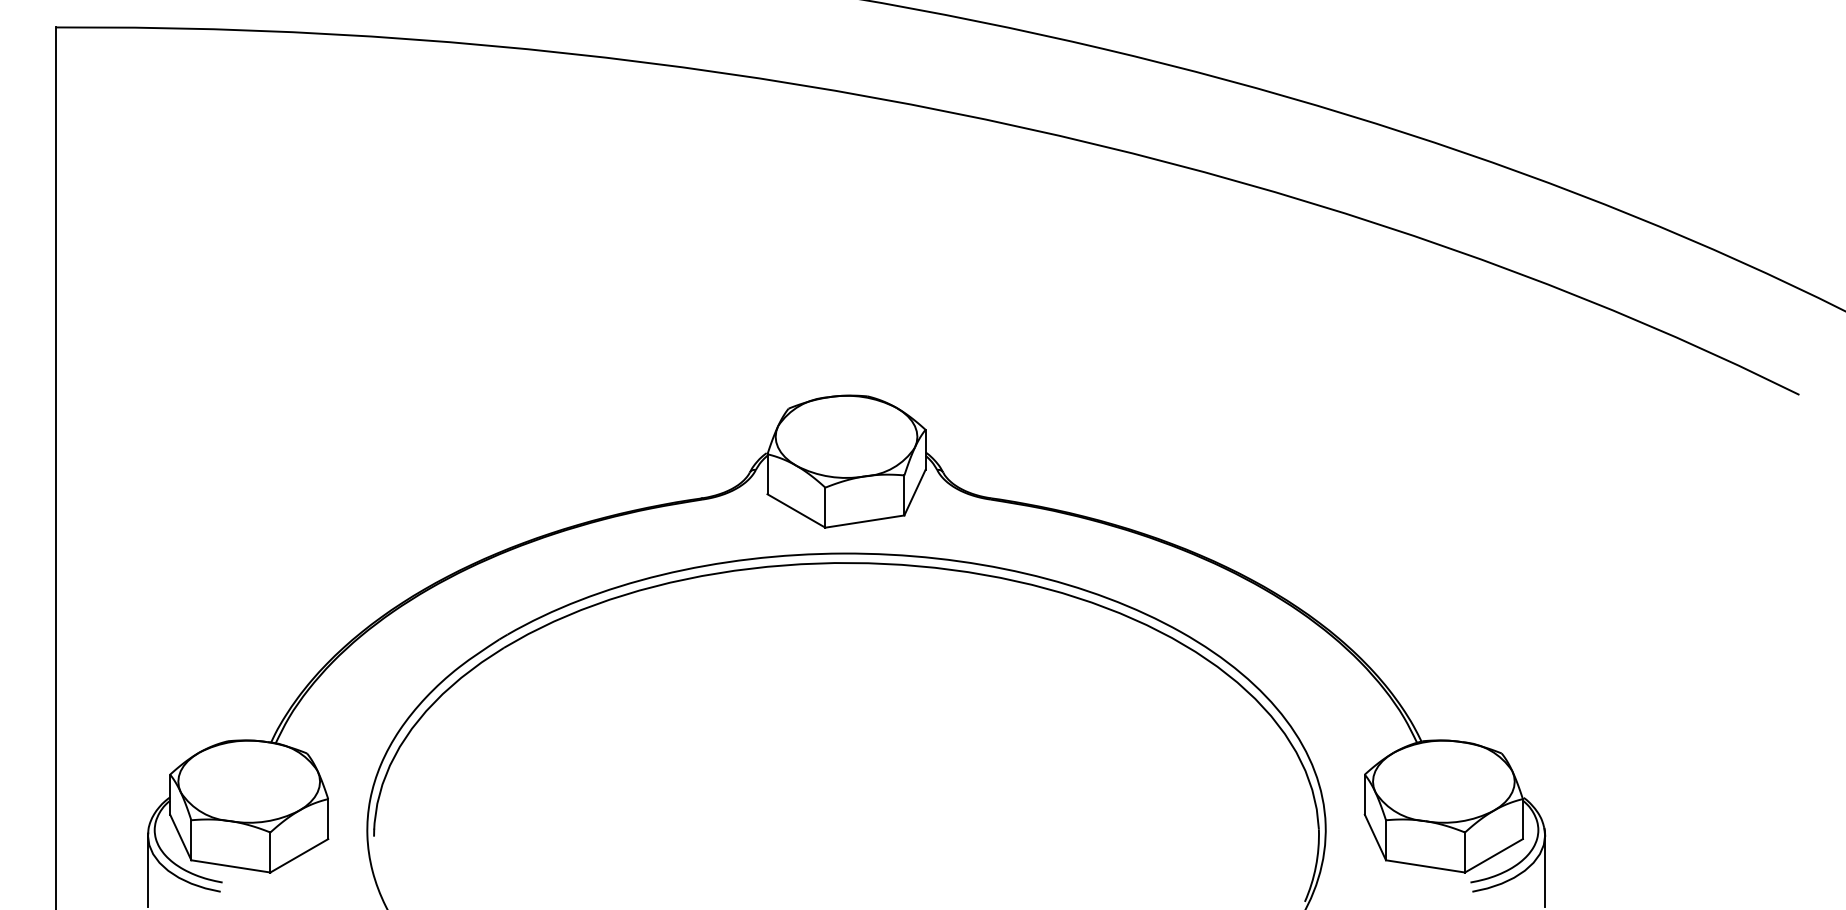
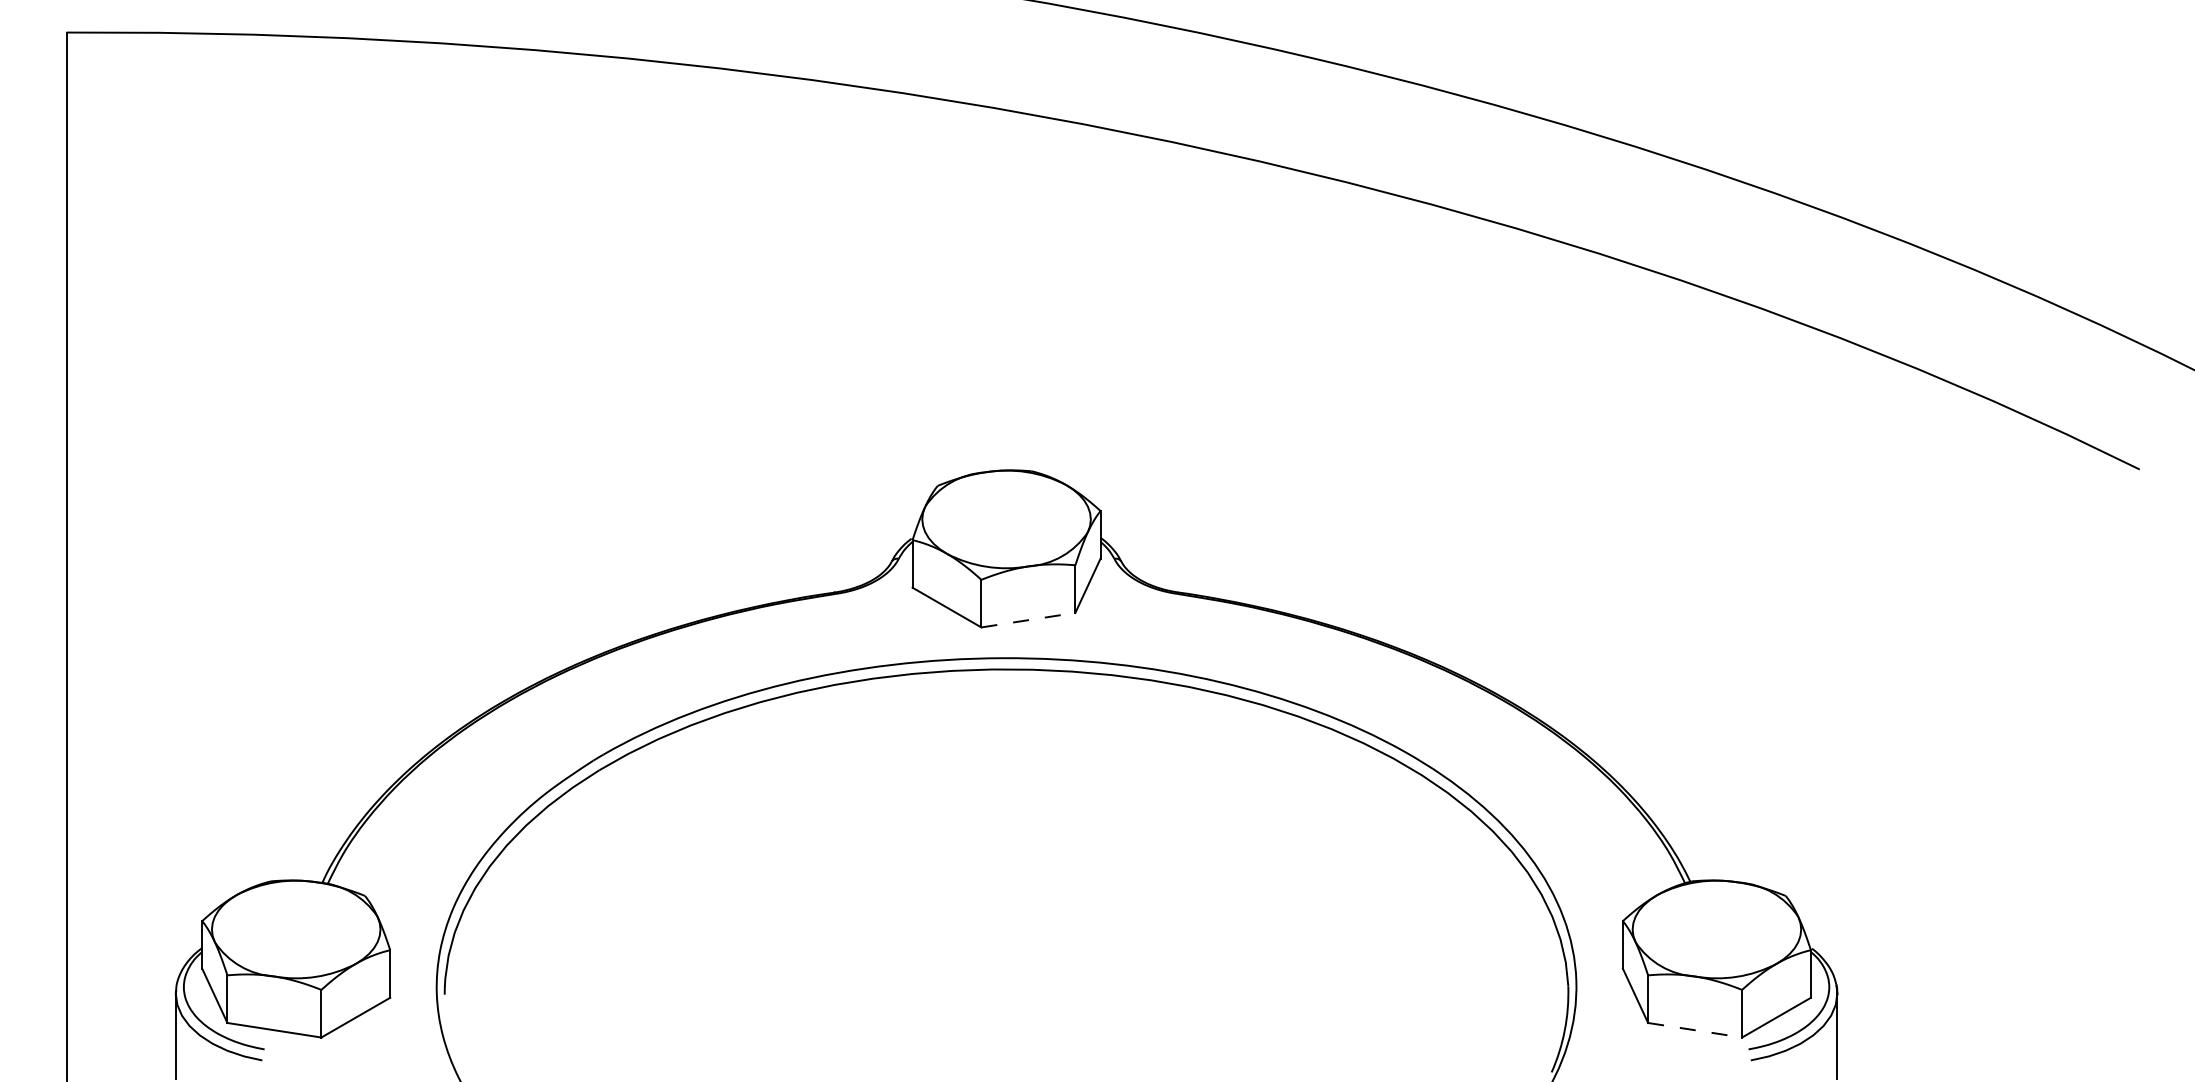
line: (864, 521) -> (1027, 620), solid -> dashed
line: (1425, 866) -> (1695, 1030), solid -> dashed

